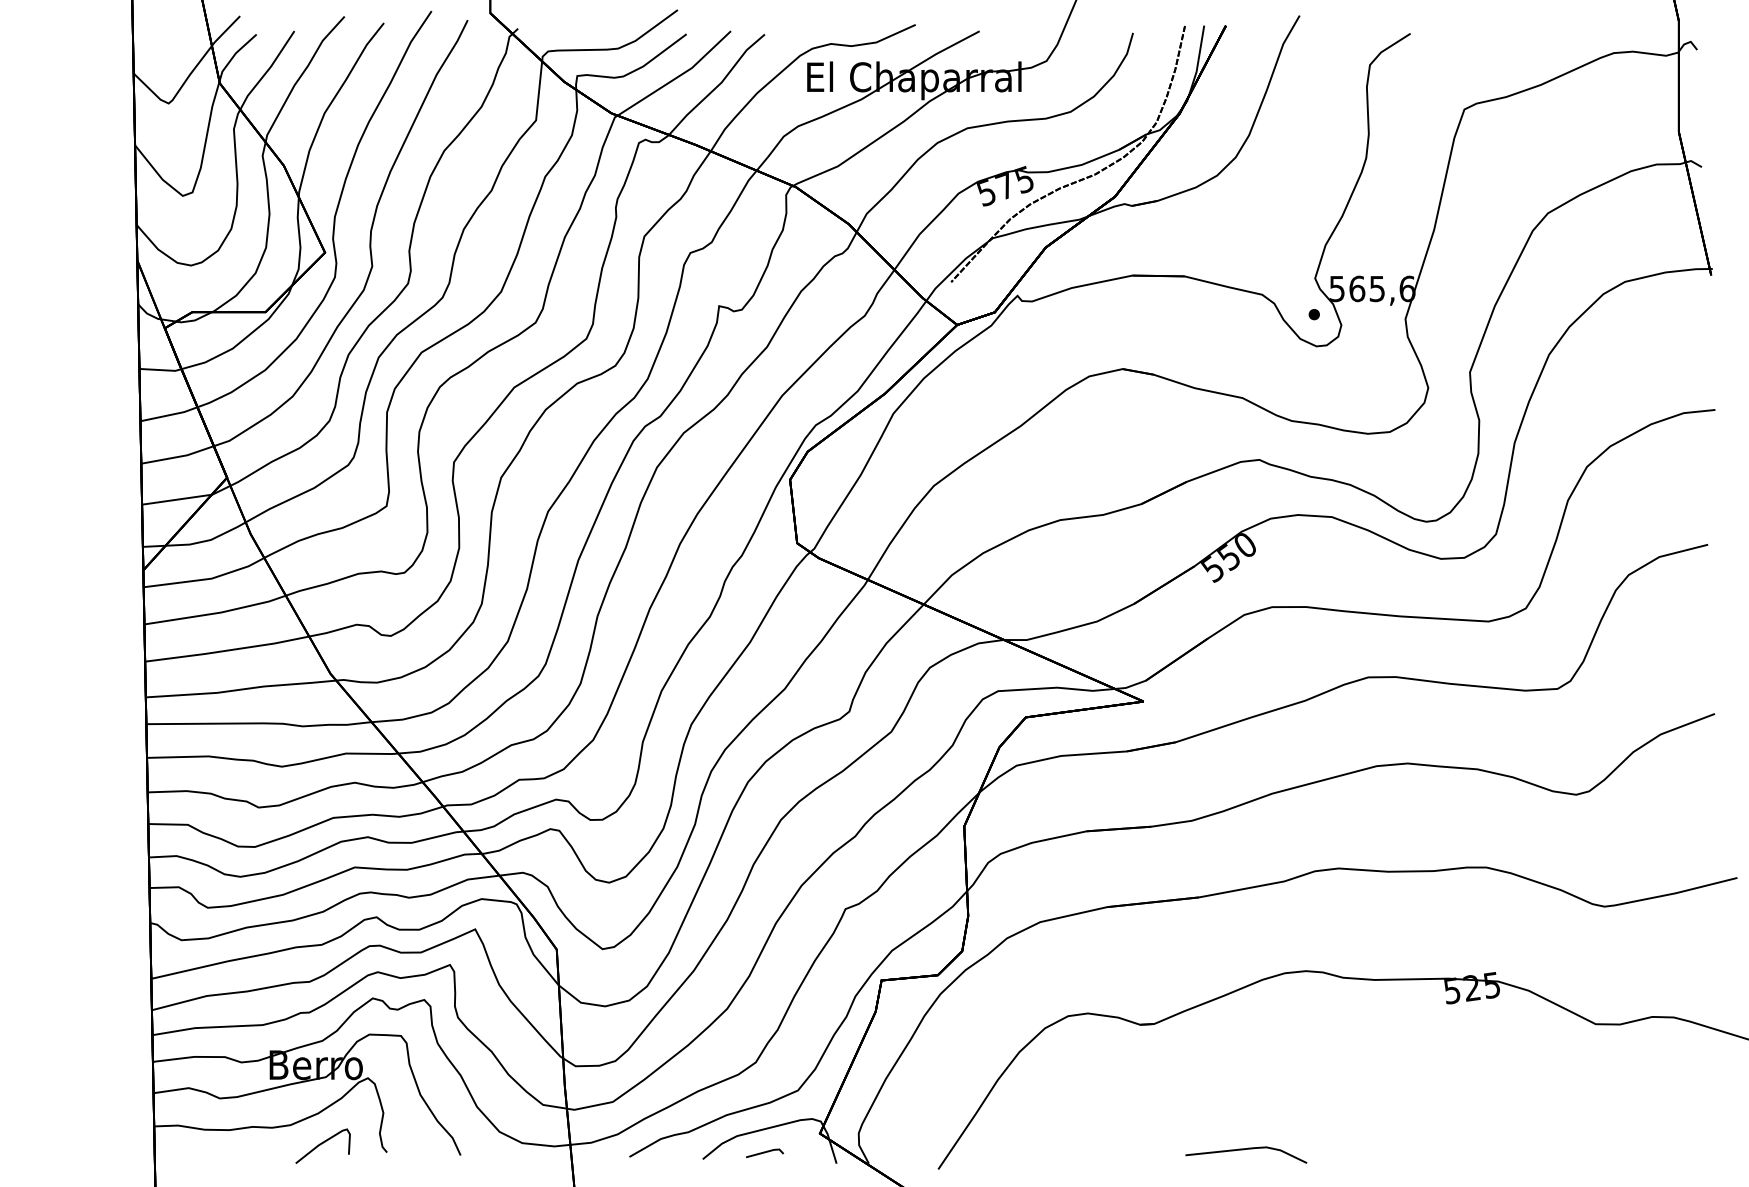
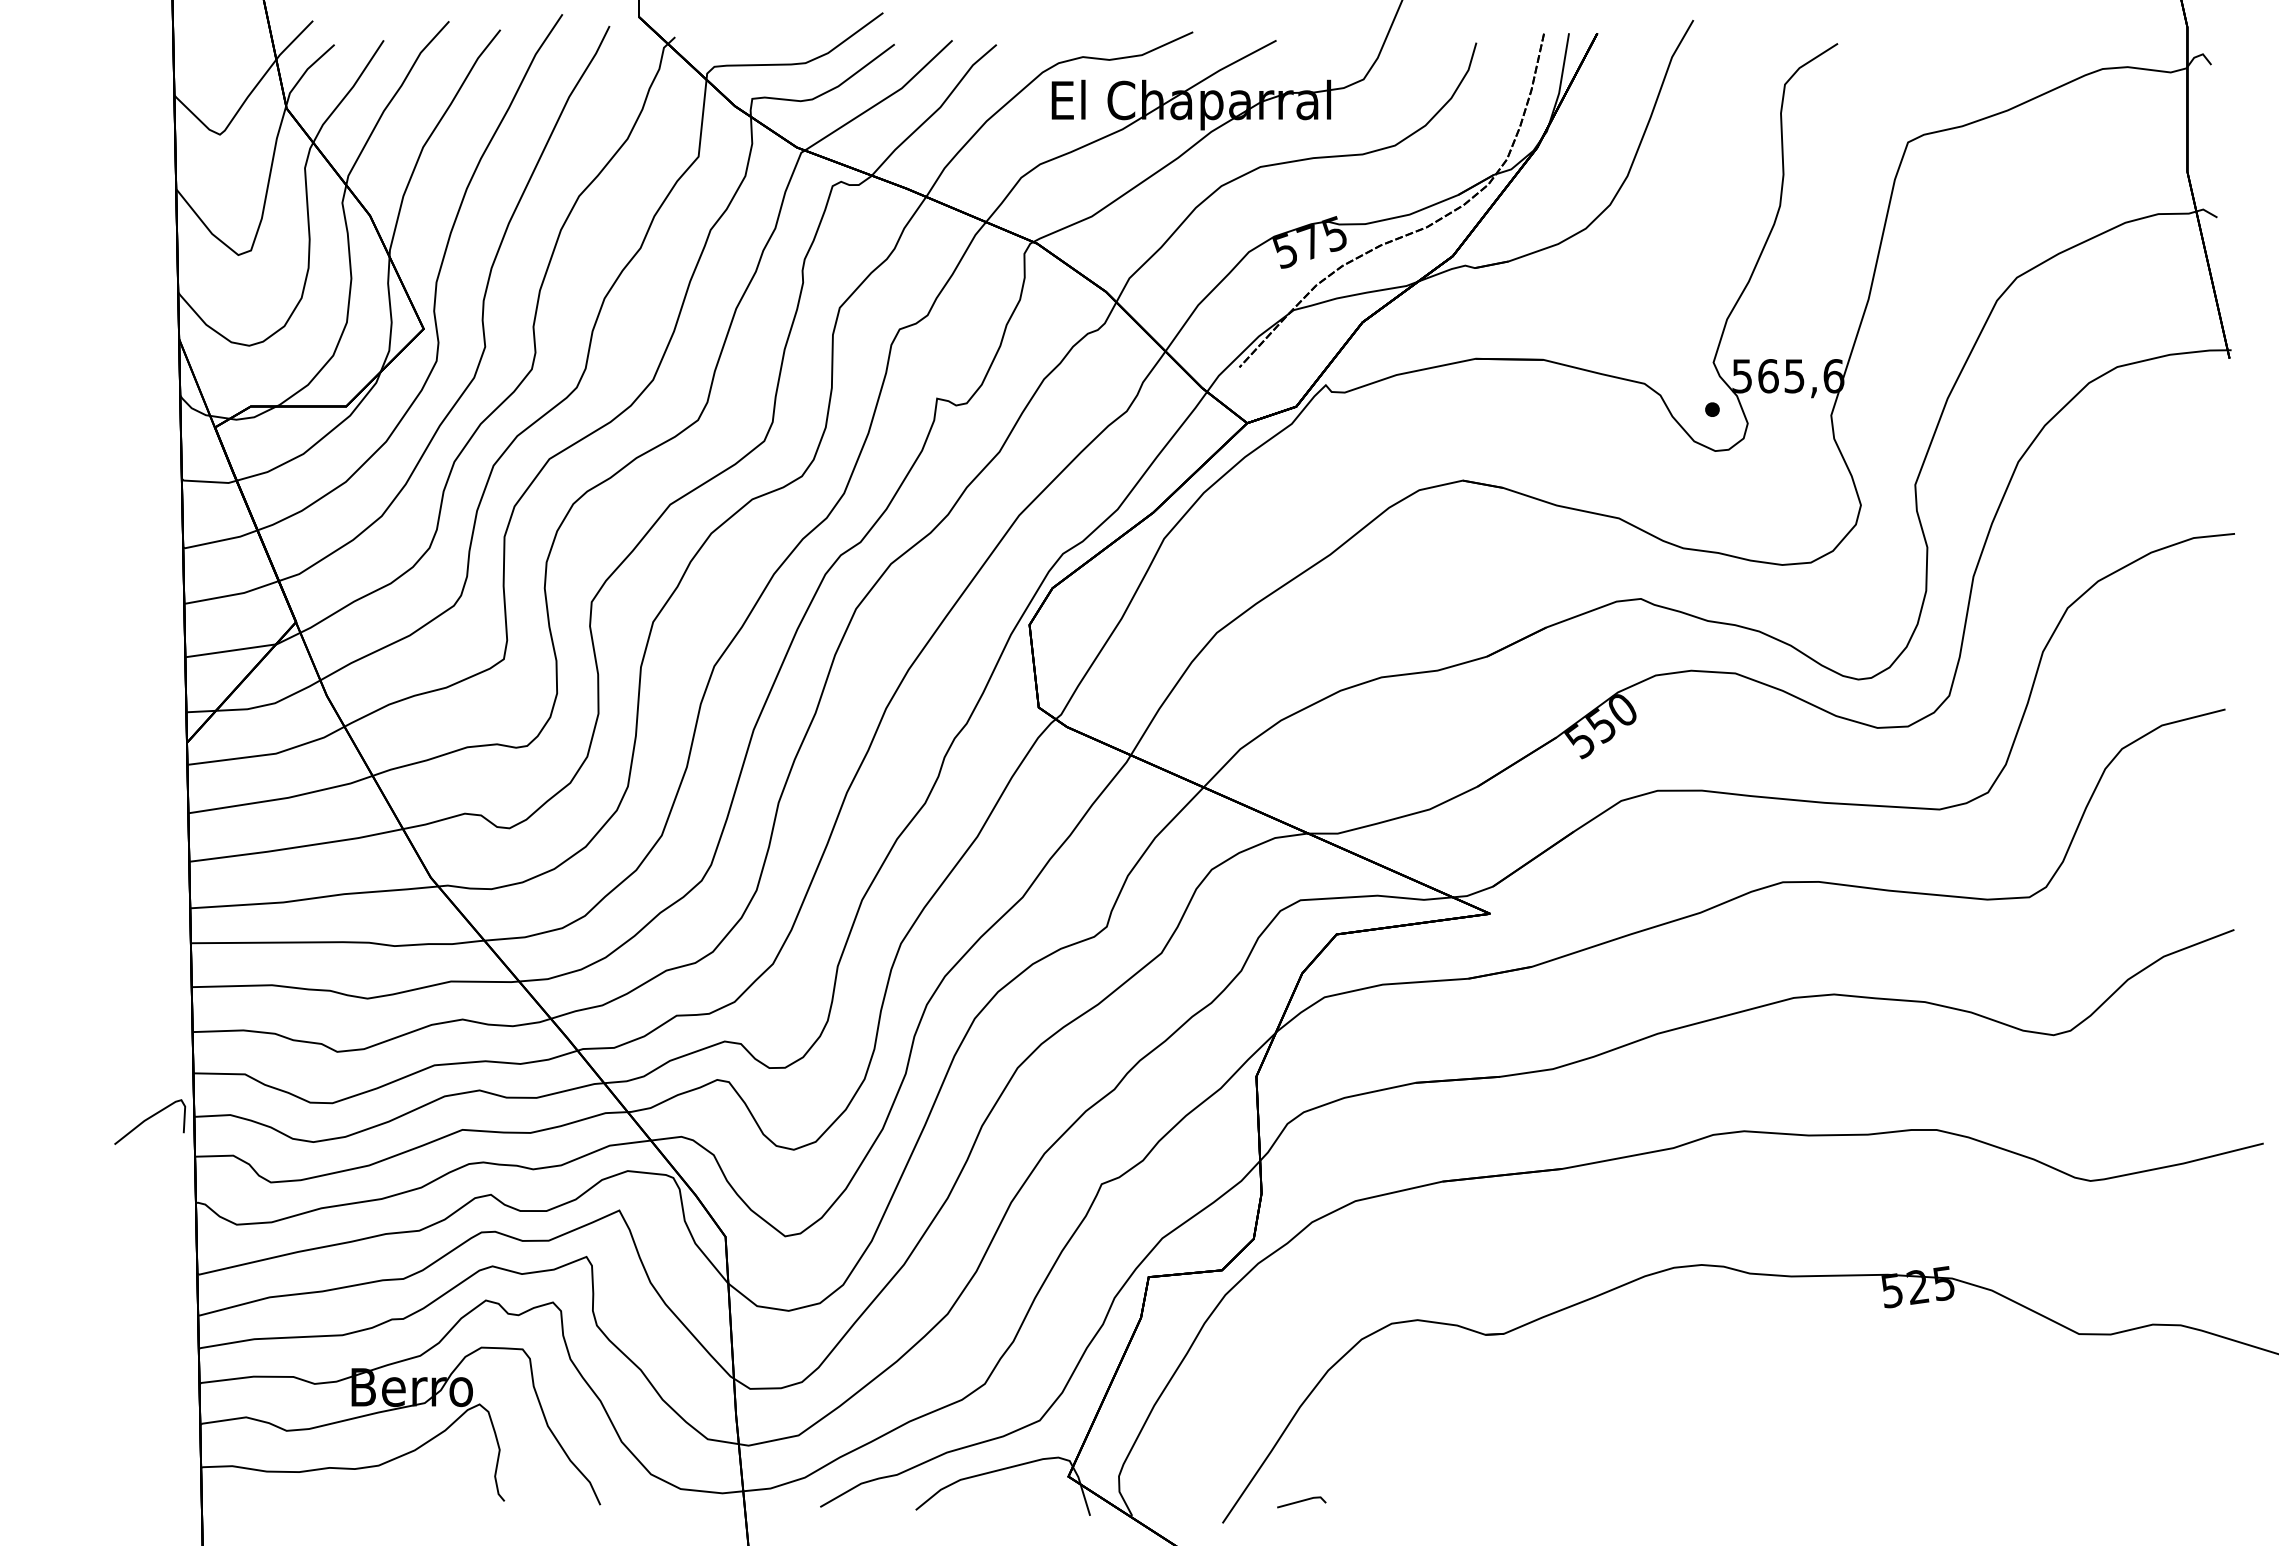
curve: (321, 1144) -> (148, 1119), moved
line: (1246, 1149) -> (1623, 1497), removed
line: (764, 1152) -> (1301, 1501), moved

